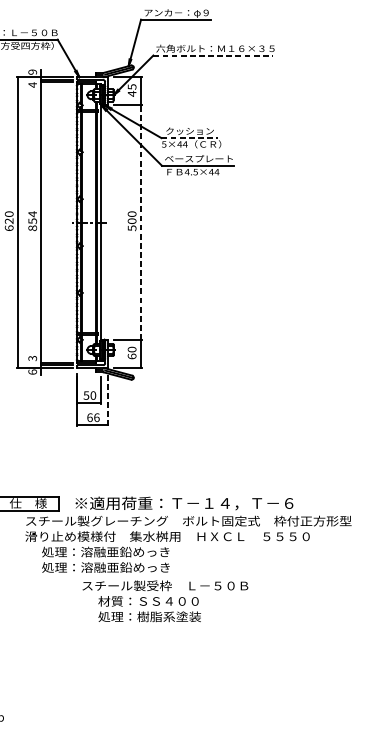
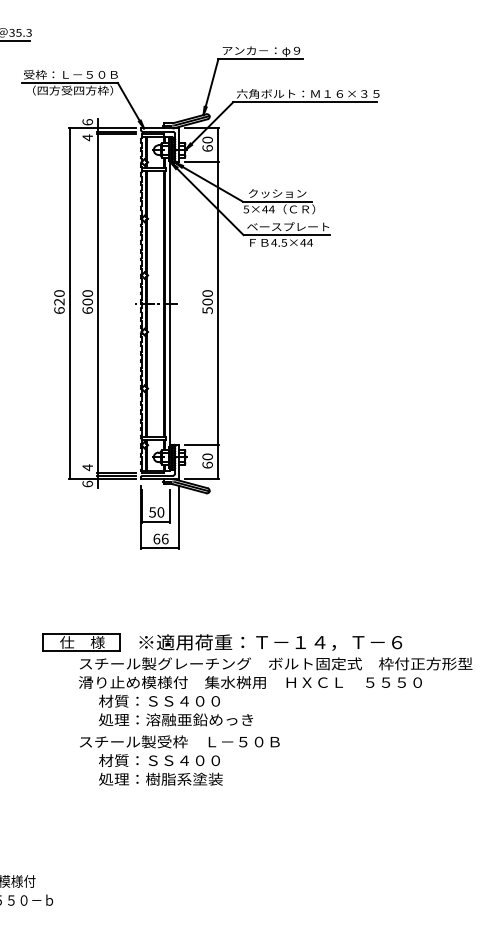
line: (213, 55) -> (305, 102), dashed -> solid
text: (32, 72) -> (87, 122), 9 -> 6
text: (131, 90) -> (207, 144), 45 -> 60
line: (190, 137) -> (277, 201), dashed -> solid
text: (32, 220) -> (87, 301), 854 -> 600
line: (141, 222) -> (218, 303), dashed -> solid
text: (32, 358) -> (87, 467), 3 -> 4
line: (107, 399) -> (178, 517), dashed -> solid
text: (105, 551) -> (175, 700), 処理：溶融亜鉛めっき -> 材質：ＳＳ４００
text: (165, 601) -> (179, 760), moved

